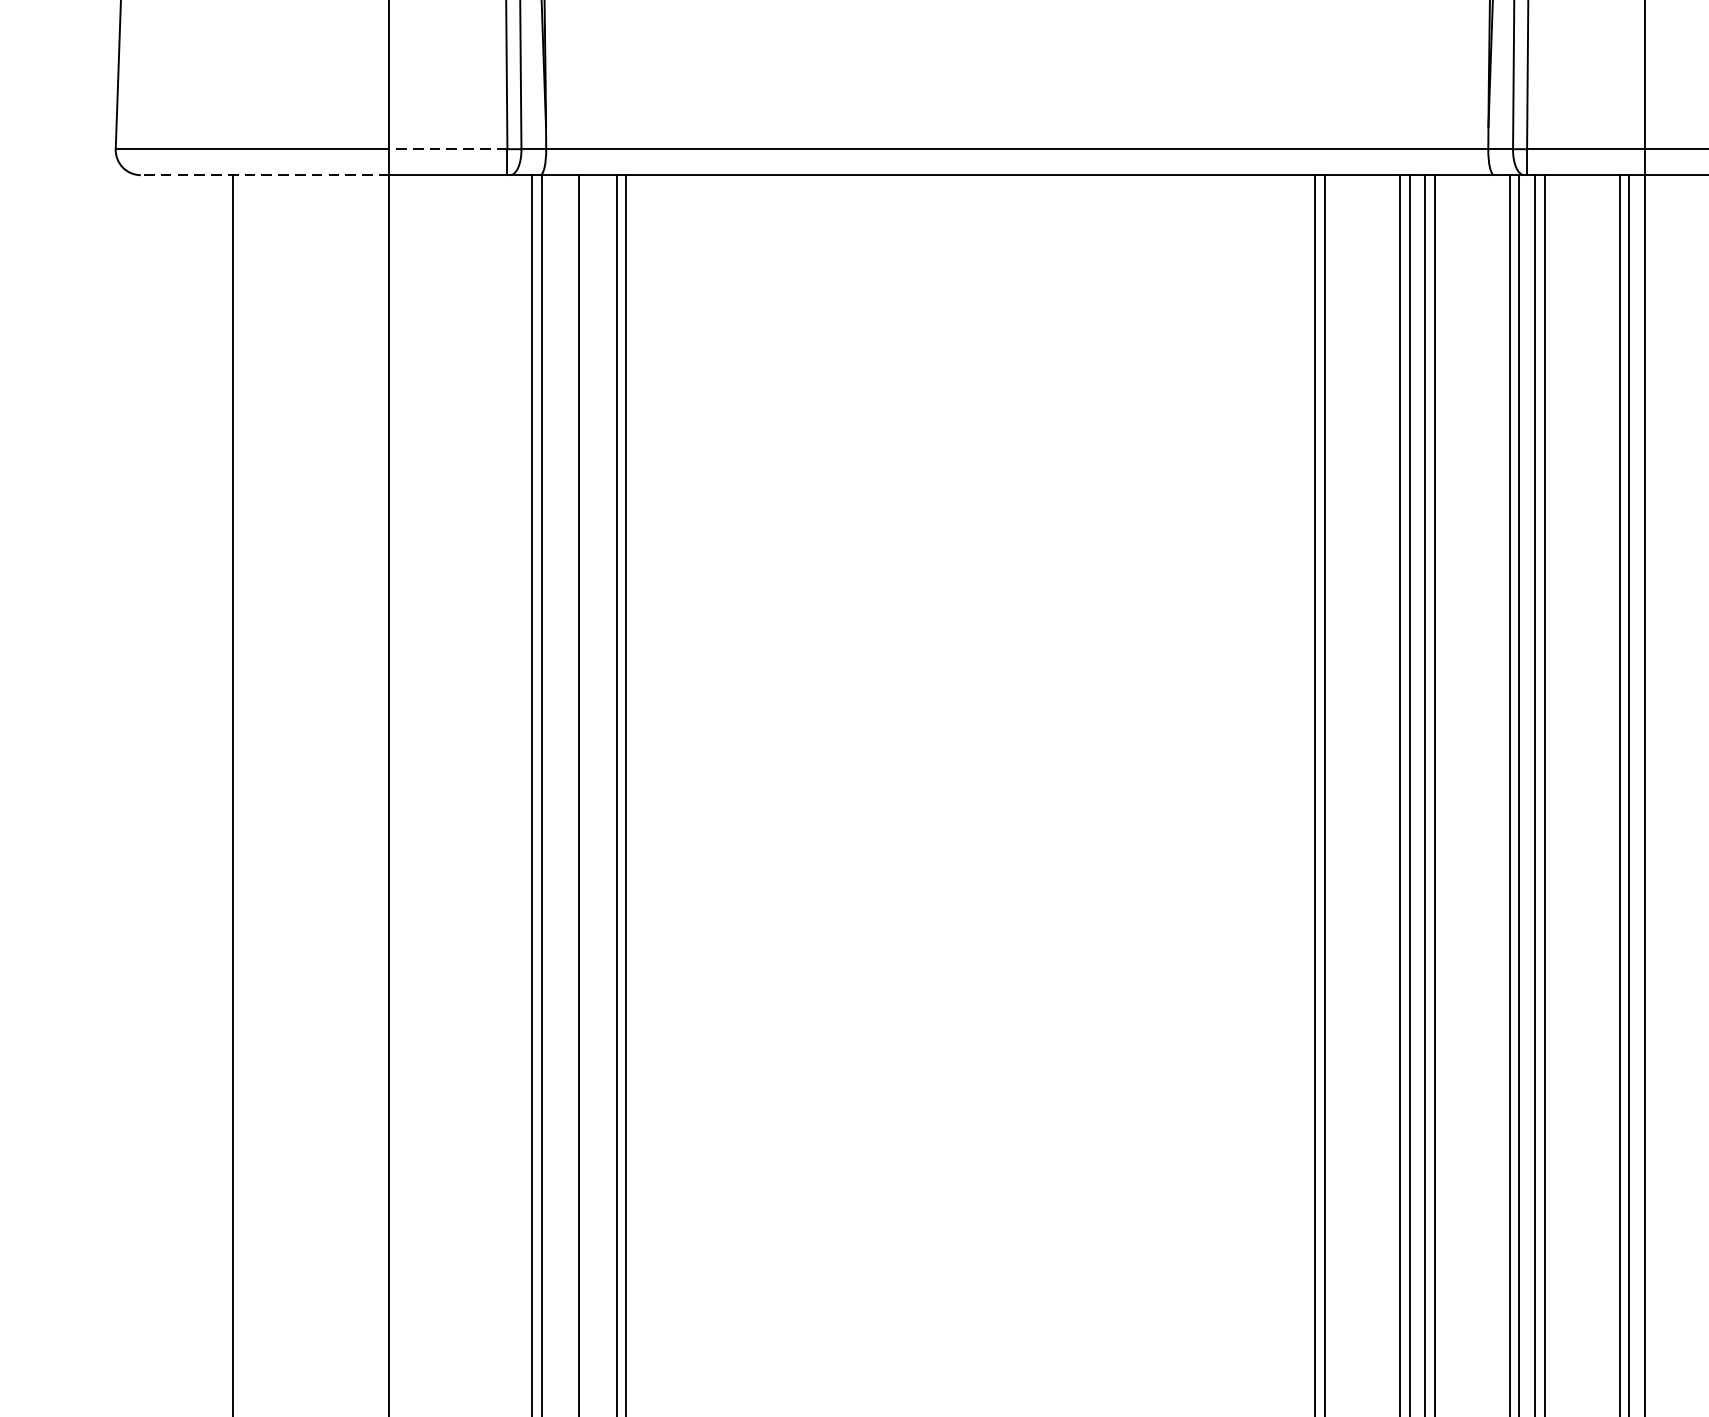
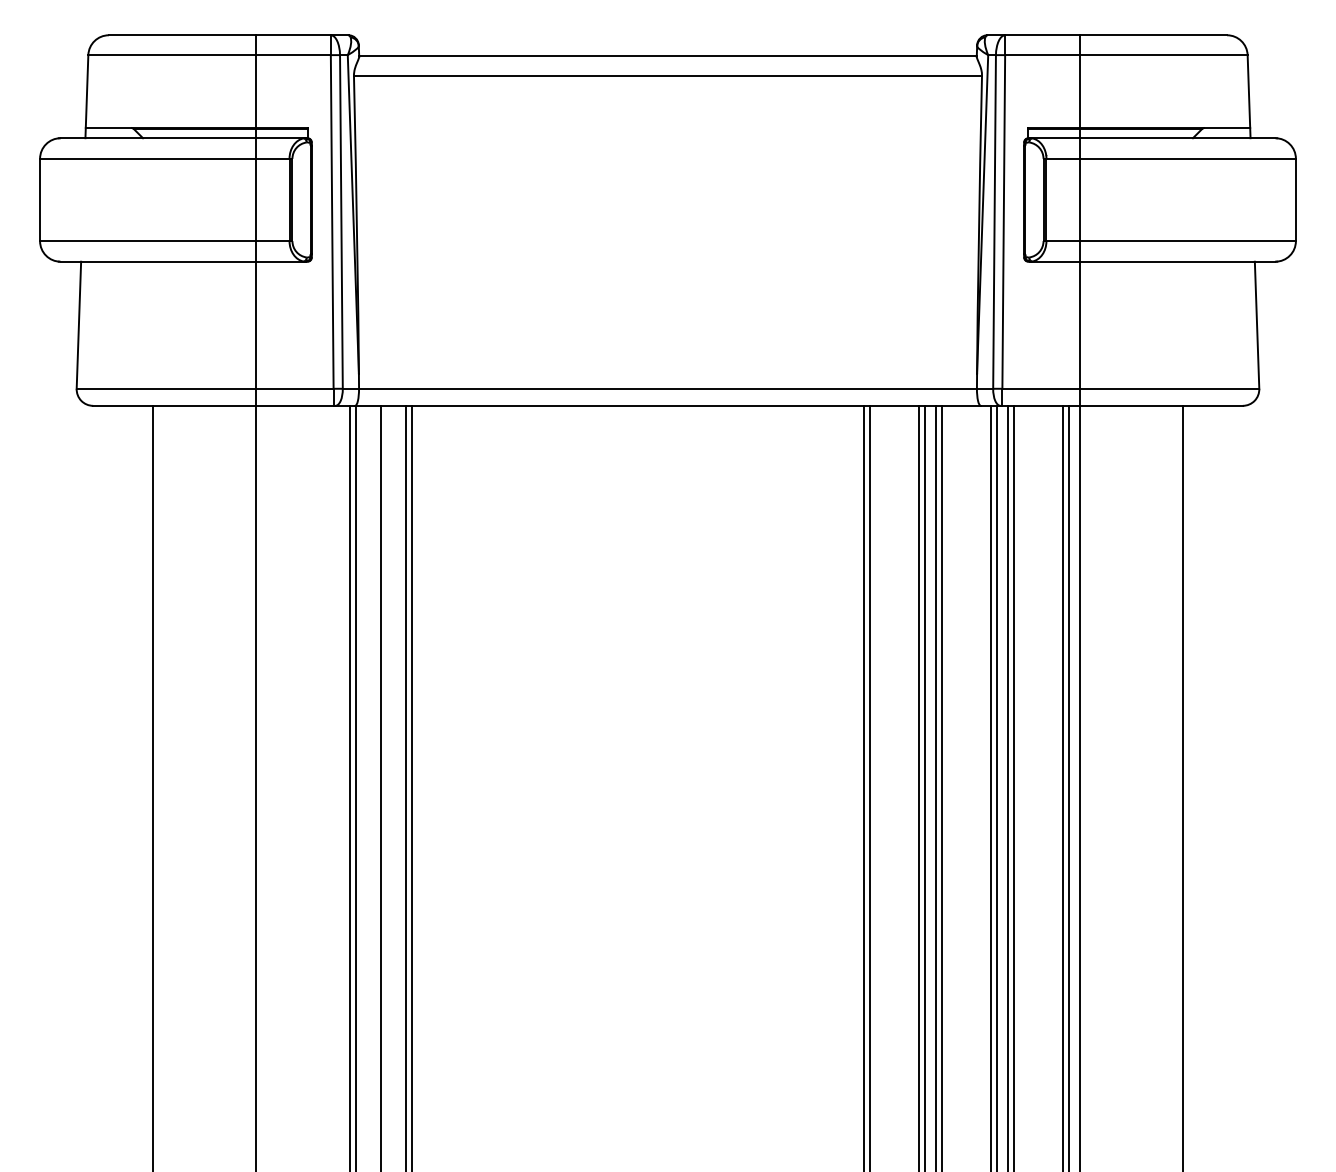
line: (447, 148) -> (294, 388), dashed -> solid
line: (264, 174) -> (174, 405), dashed -> solid

